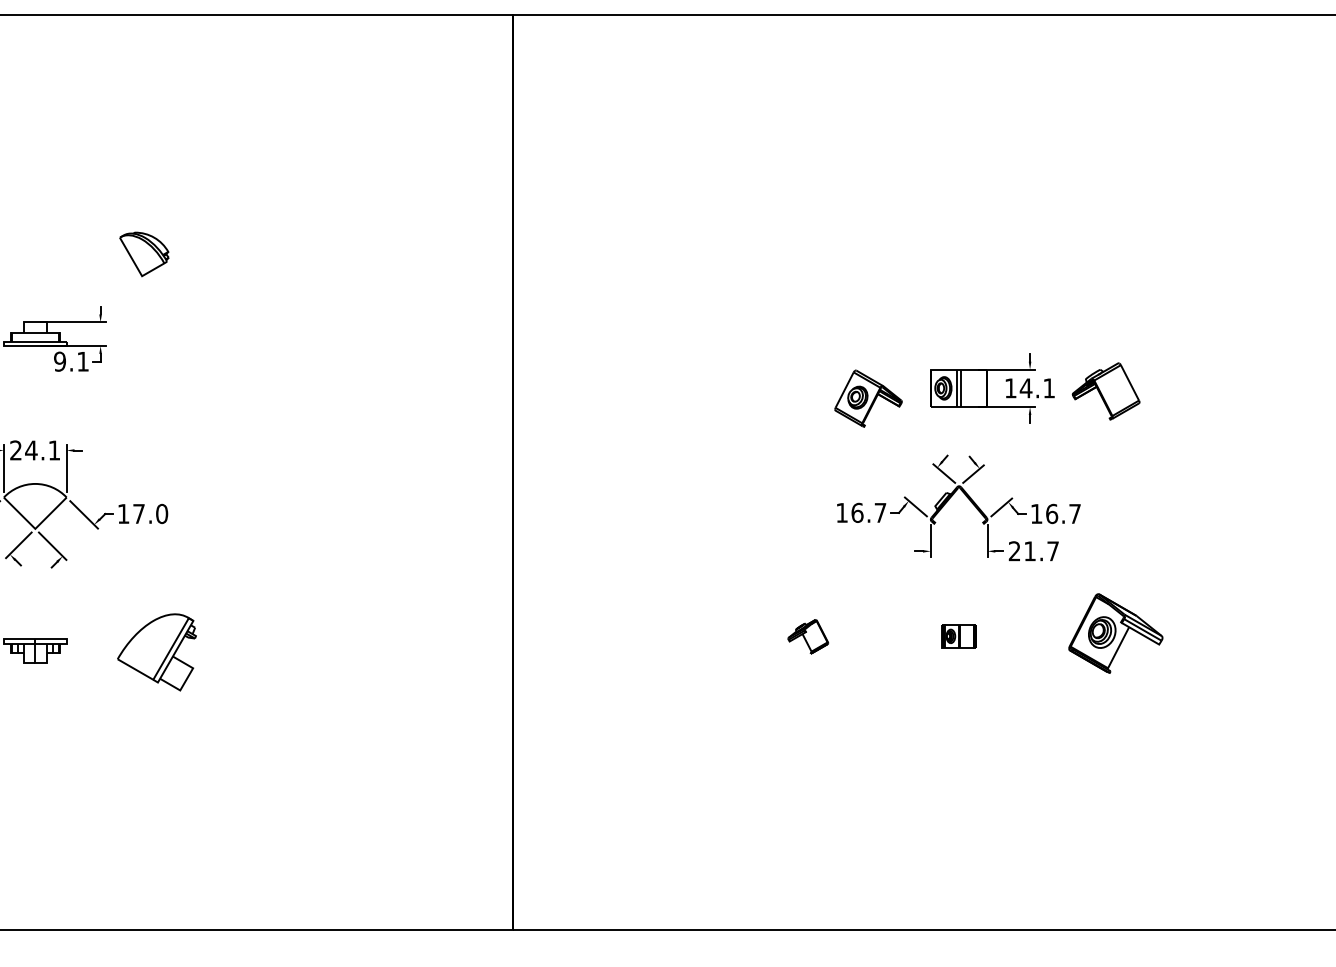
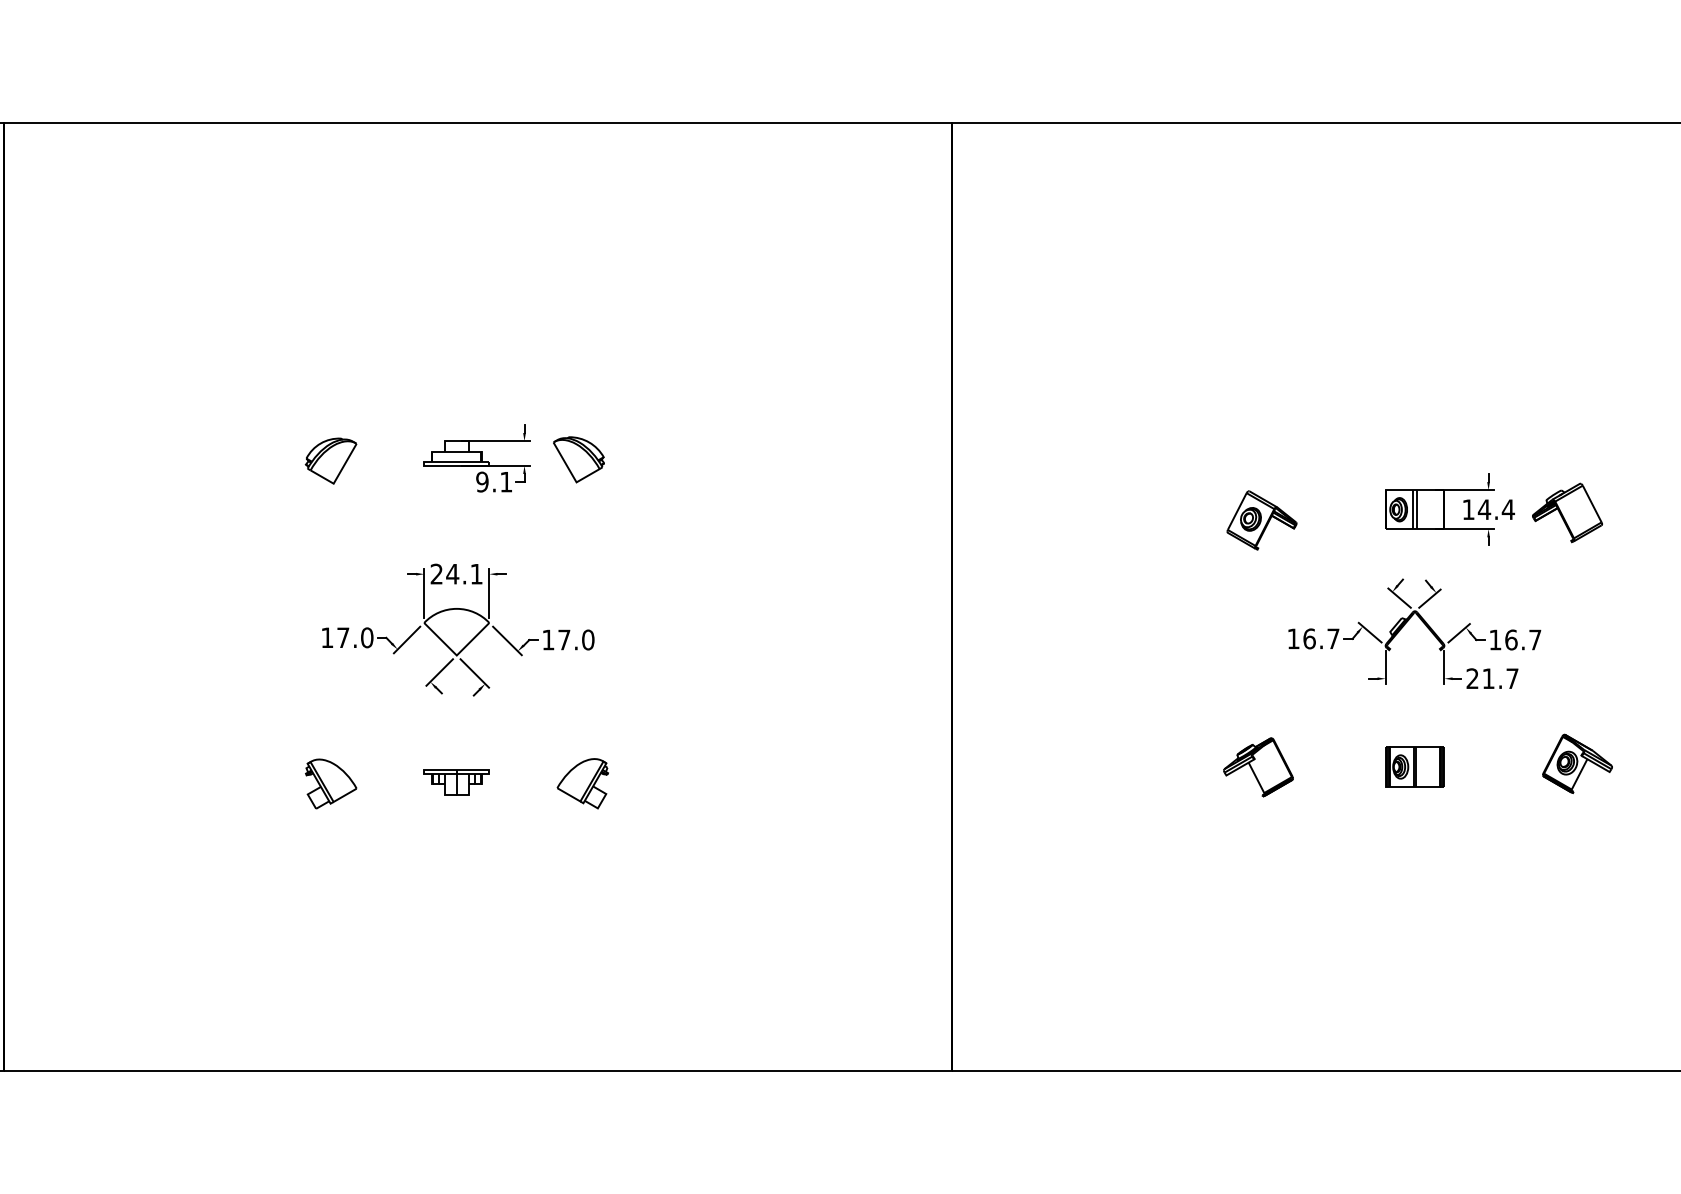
part: (143, 254) -> (578, 459), moved
text: (1048, 388) -> (1507, 509), 14.1 -> 14.4
part: (868, 398) -> (1261, 520), moved
part: (1115, 633) -> (1577, 763), size x0.71
part: (958, 635) -> (1414, 766), size x1.67
part: (808, 636) -> (1258, 767), size x1.67
part: (156, 652) -> (582, 783), size x0.62

